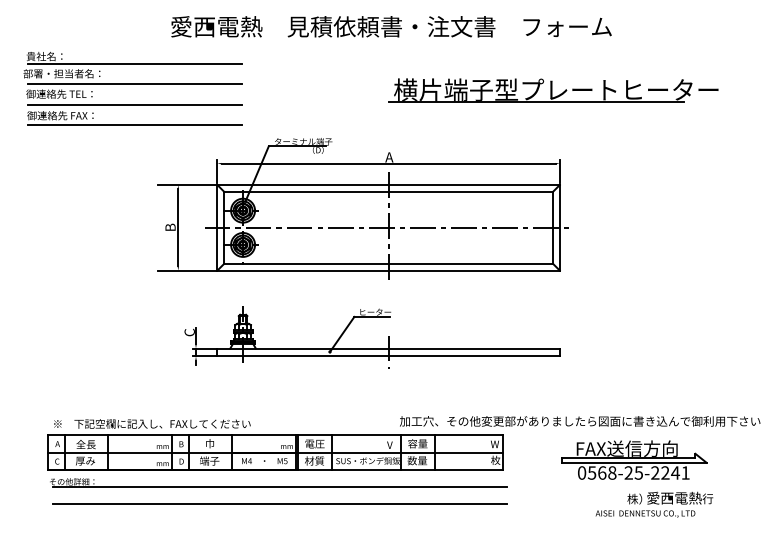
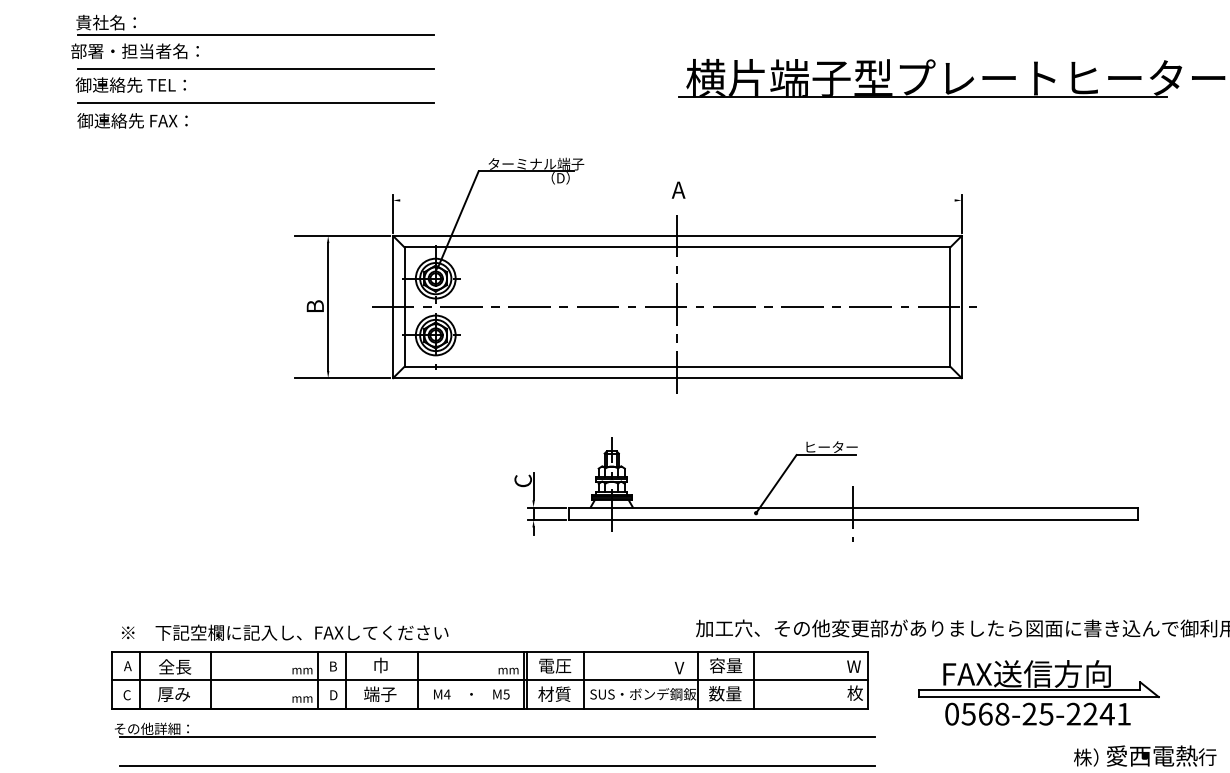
line: (134, 125) -> (255, 137), removed
line: (388, 163) -> (677, 200), removed
part: (372, 348) -> (826, 507), moved
part: (634, 459) -> (1039, 691), moved

